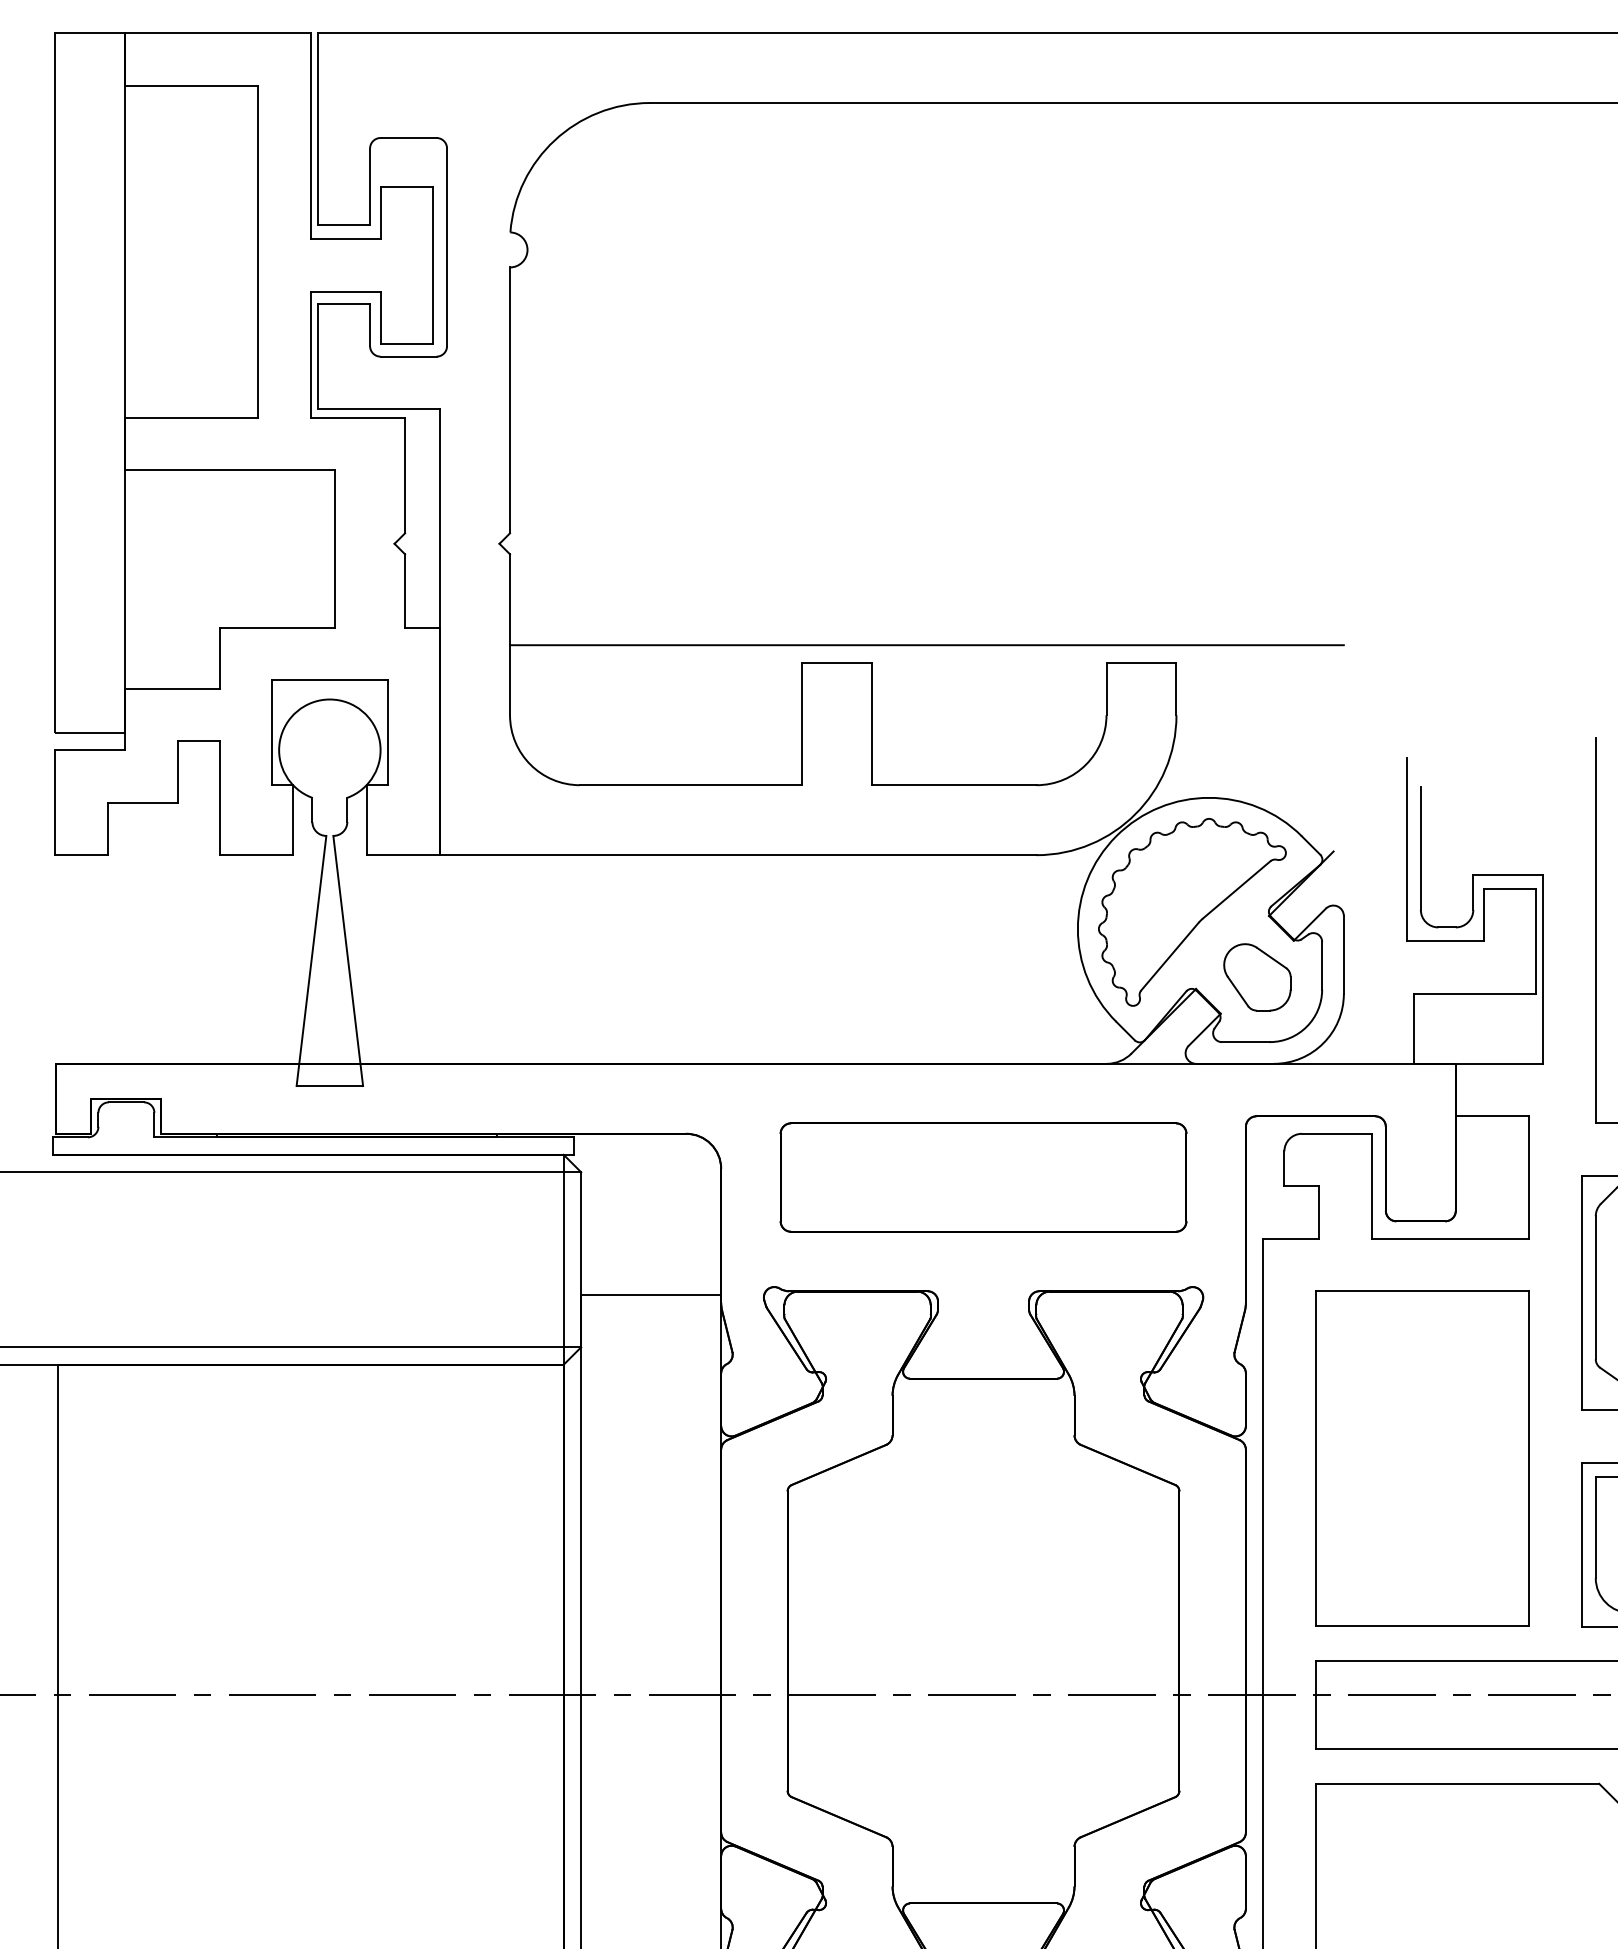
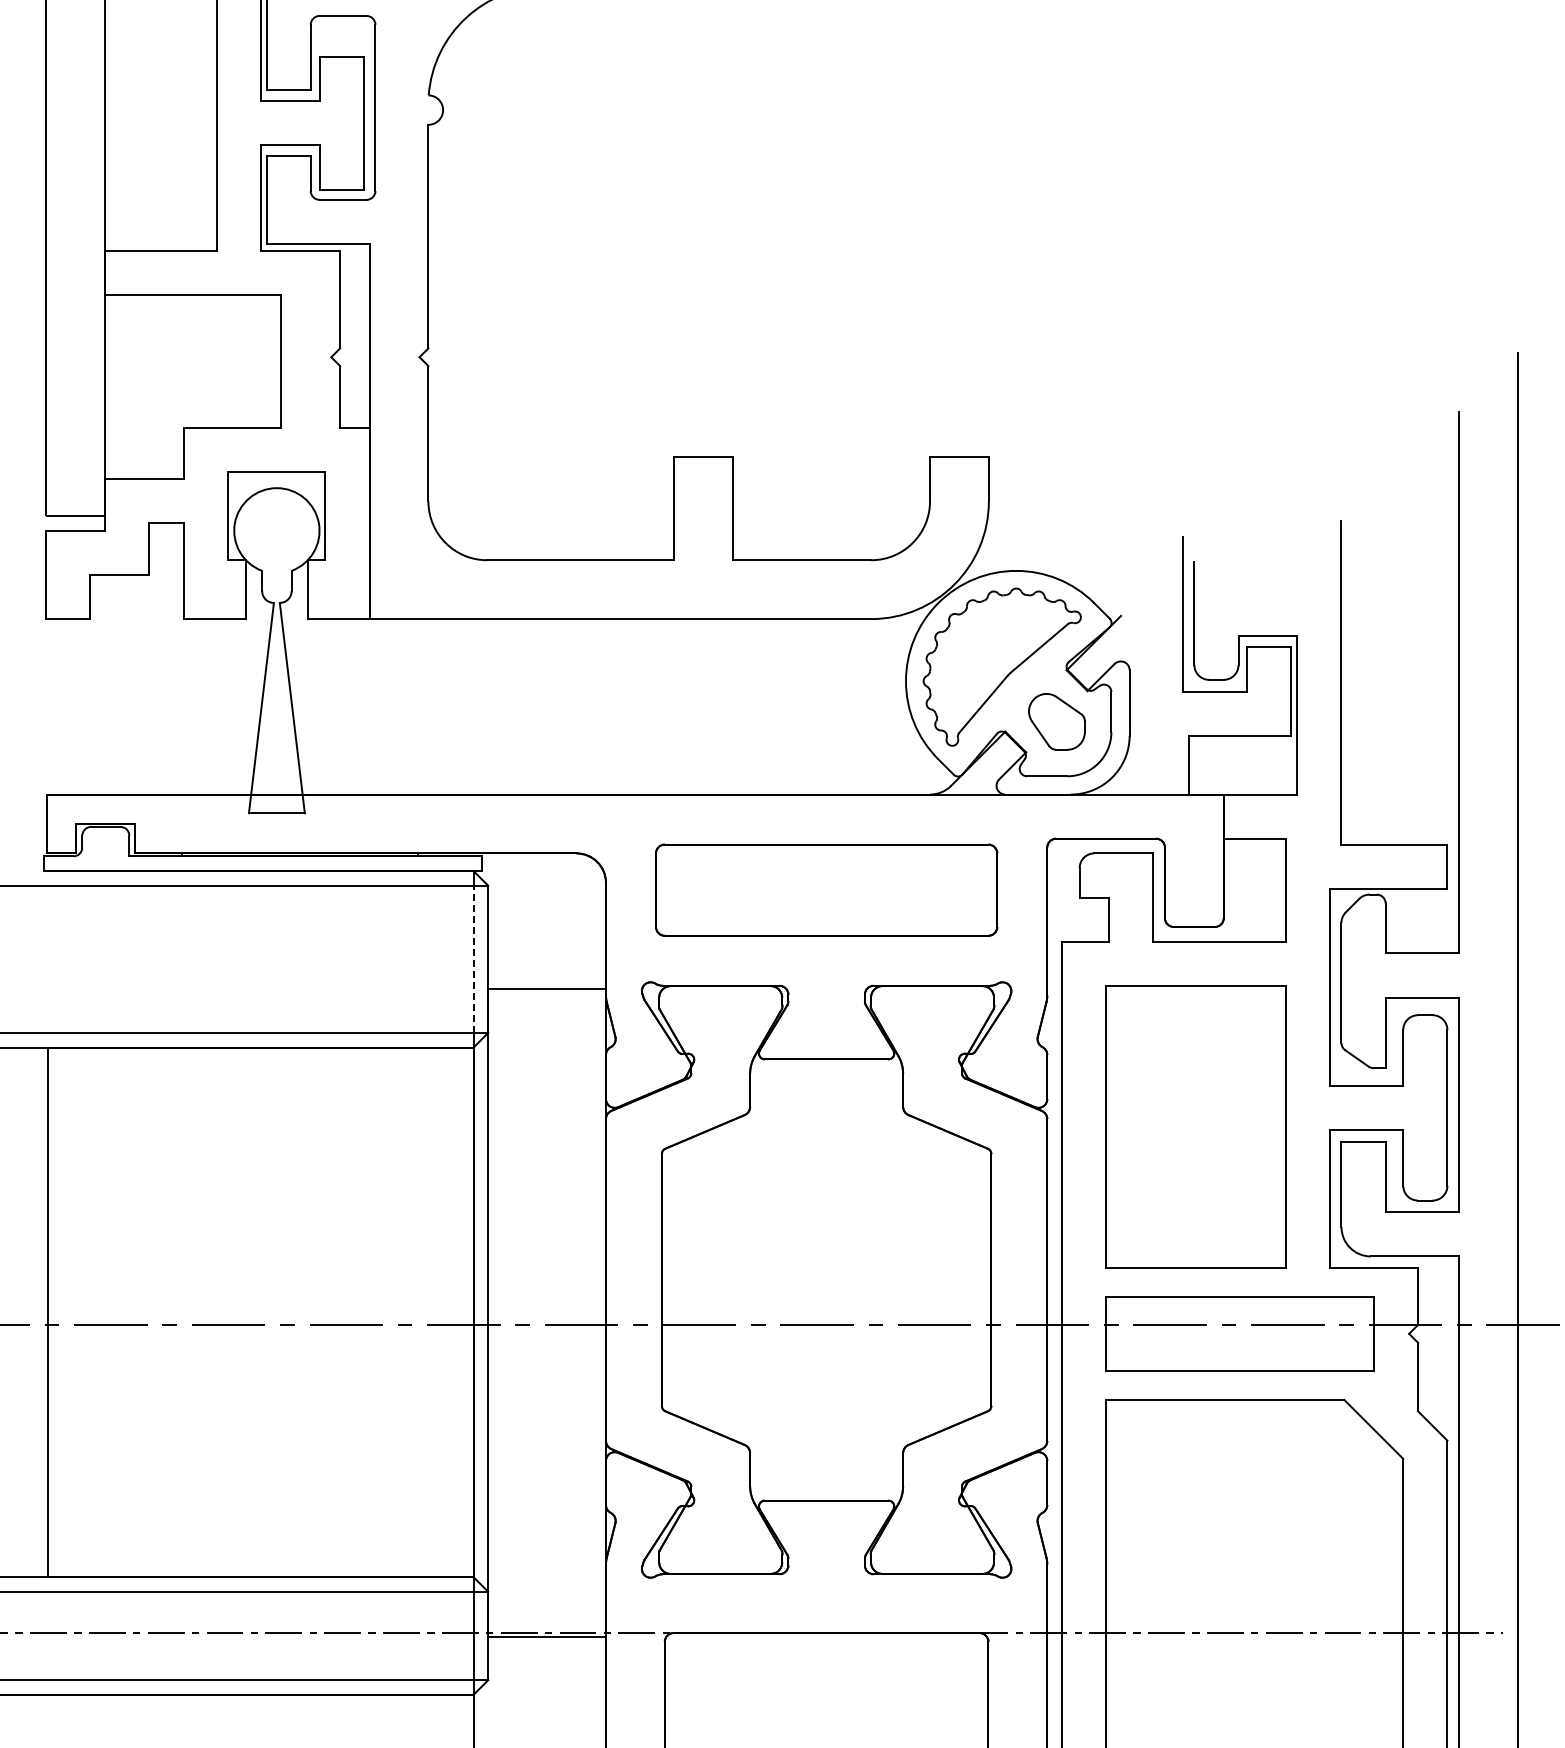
line: (926, 645) -> (778, 442), removed
line: (563, 1259) -> (473, 959), solid -> dashed

